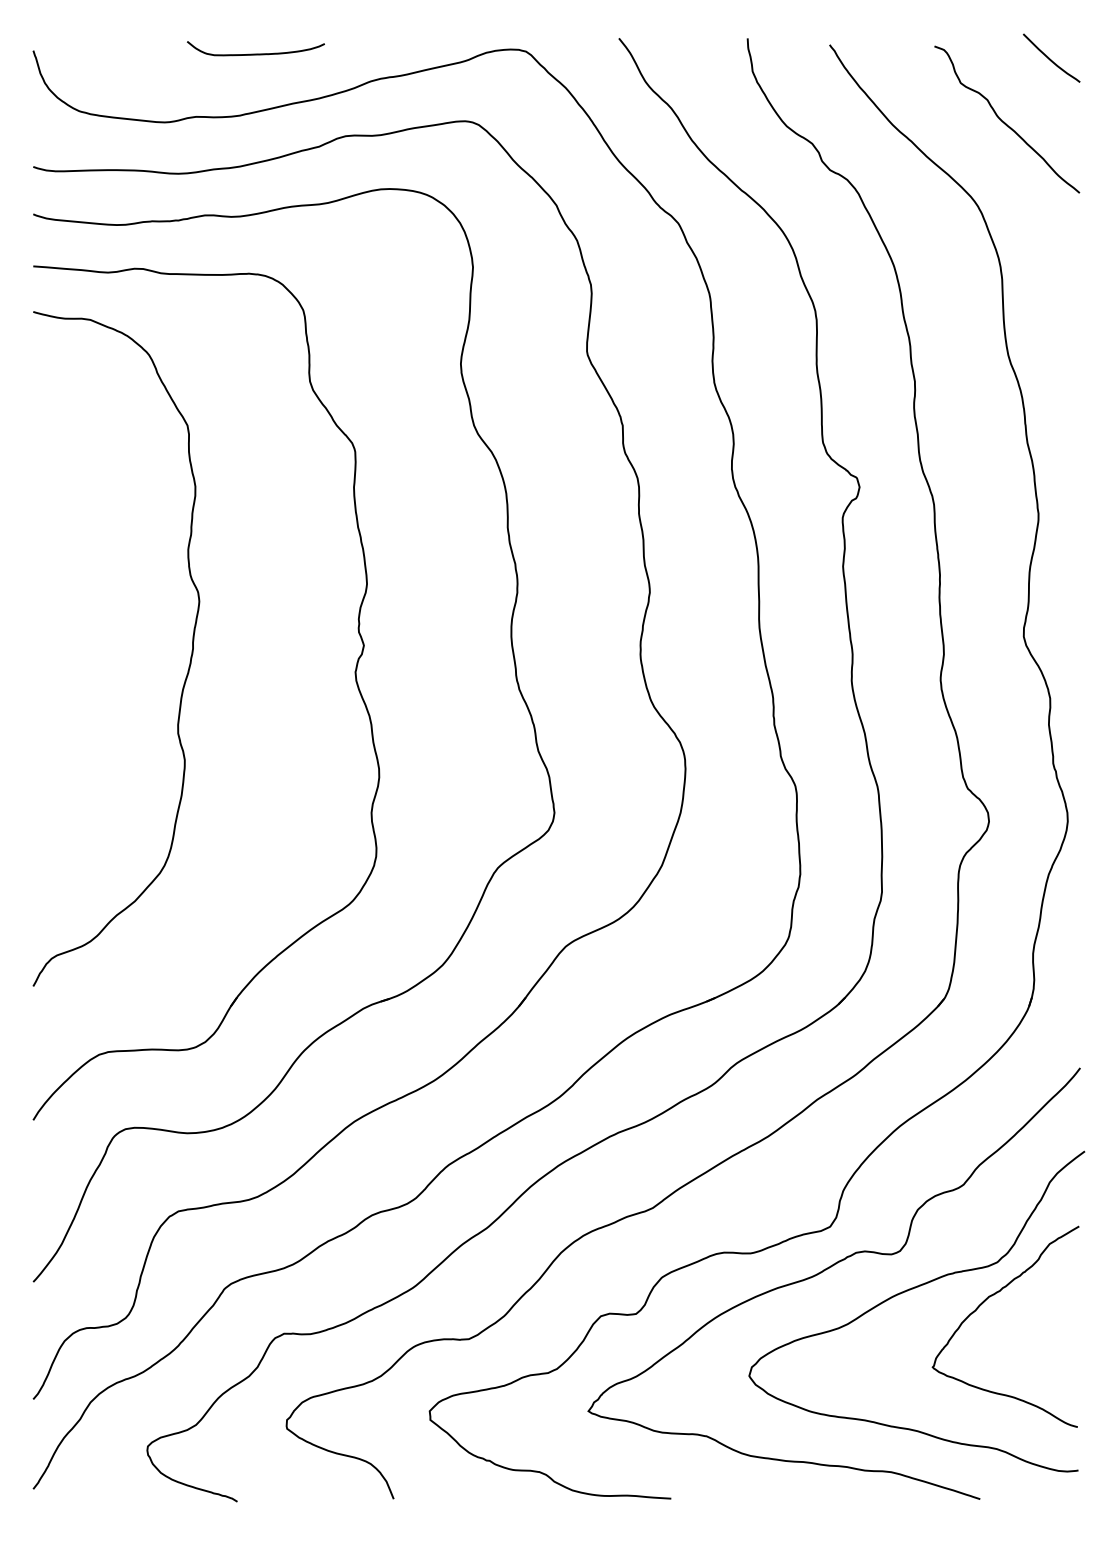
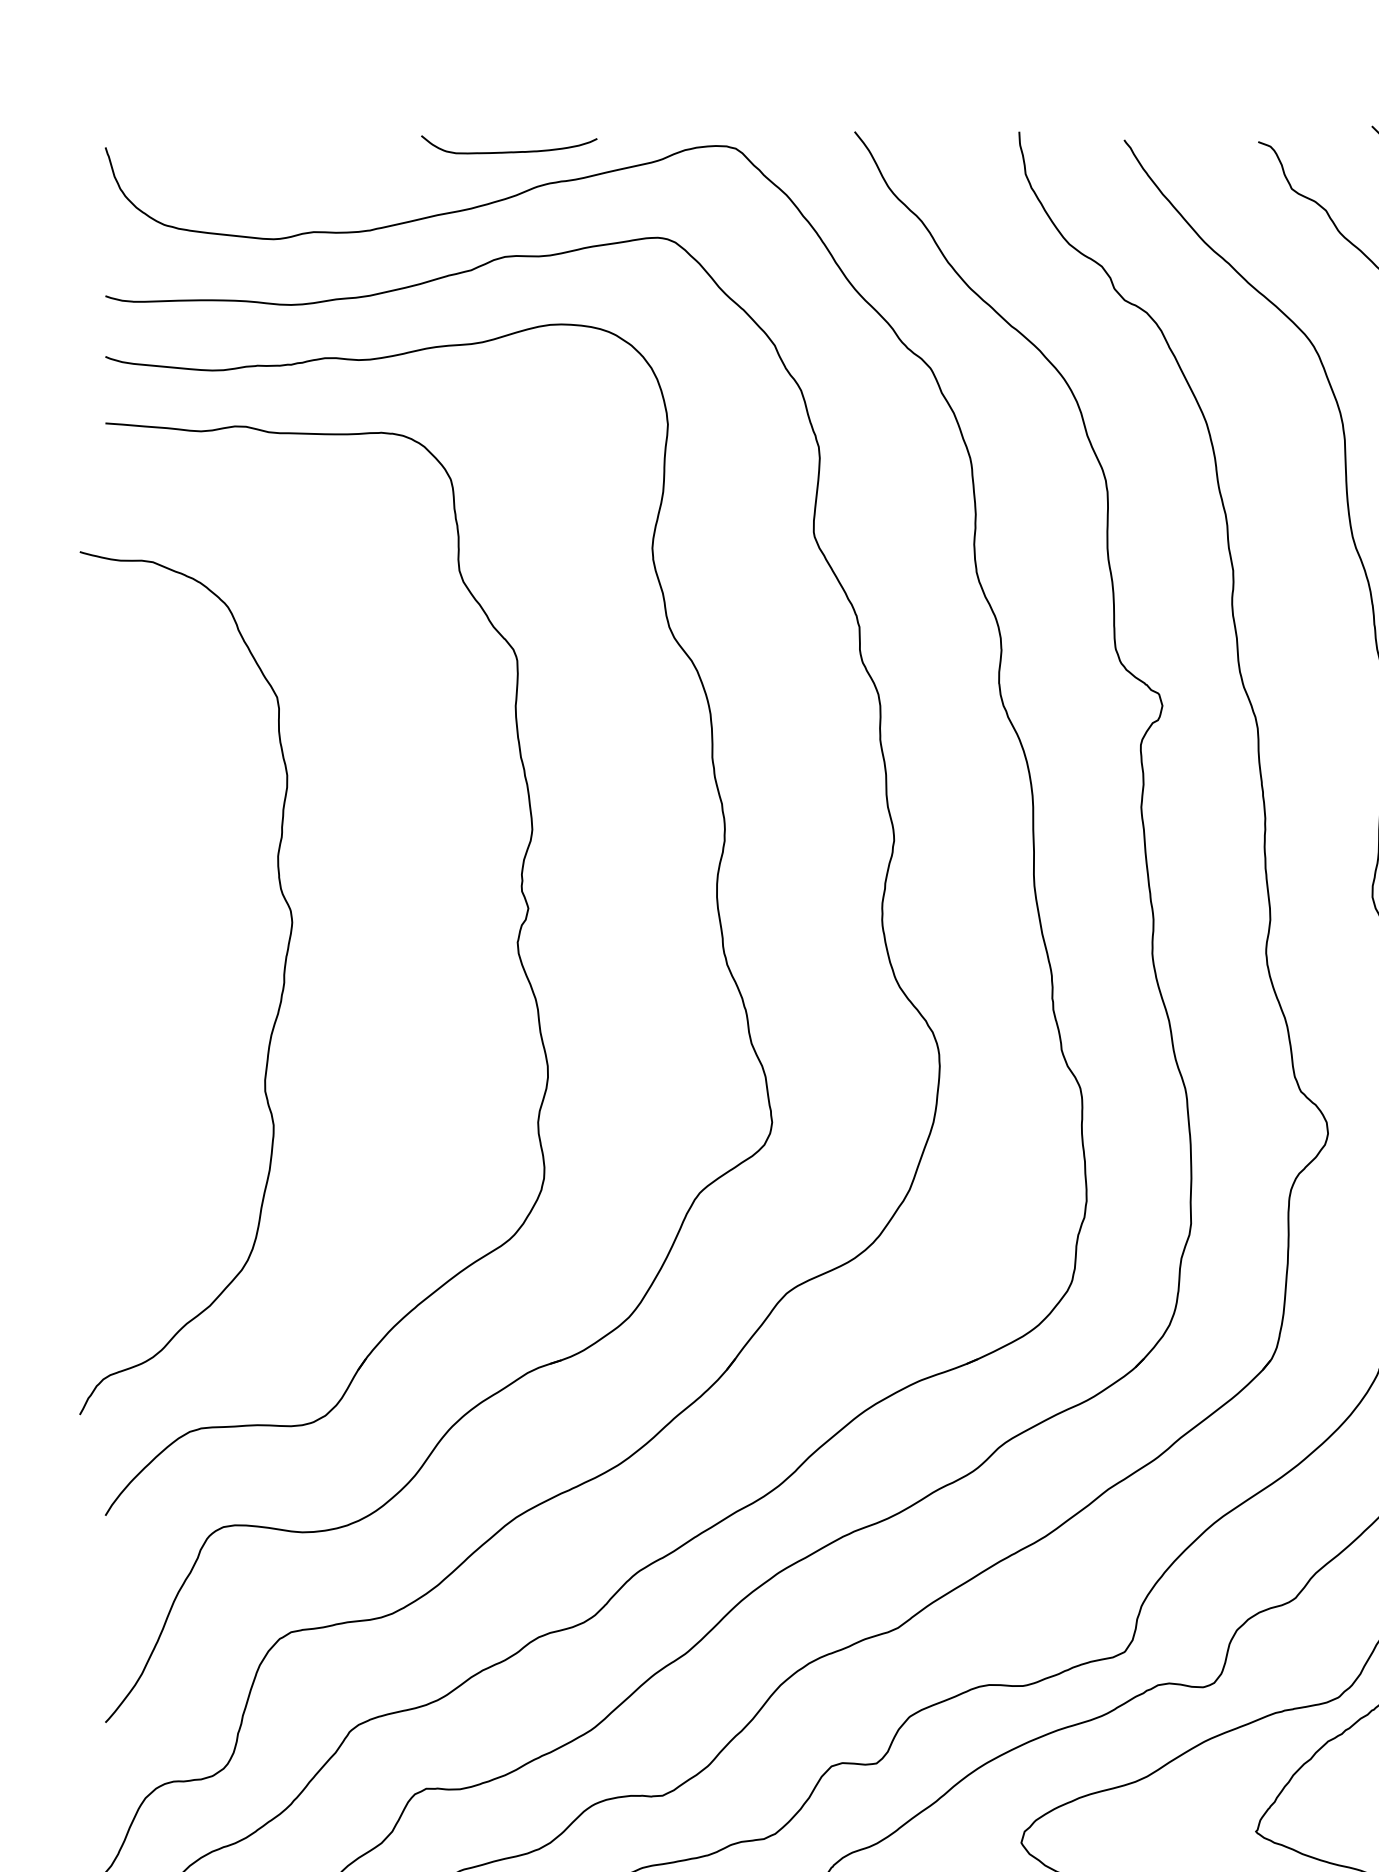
curve: (255, 53) -> (508, 151), moved
curve: (188, 666) -> (278, 1005), moved

